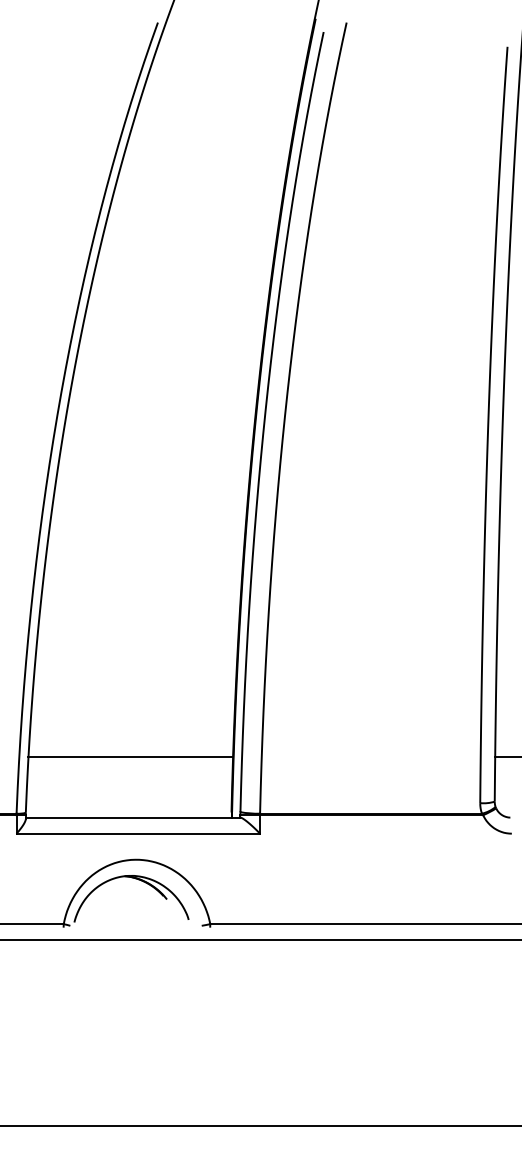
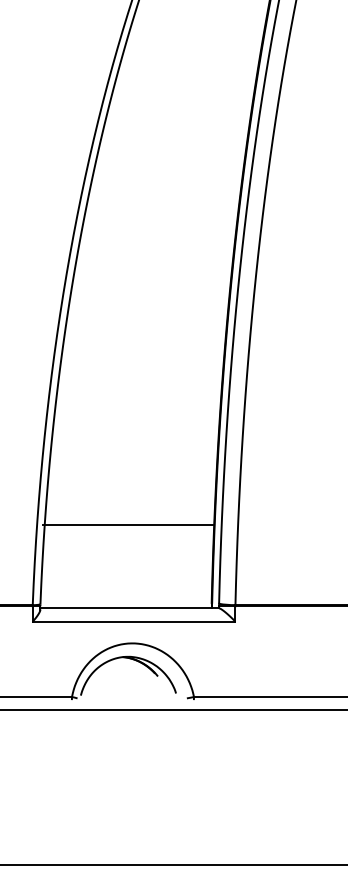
line: (130, 756) -> (127, 524), moved

